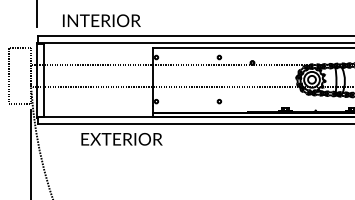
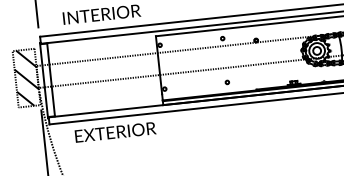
hatch: (20, 75) -> (26, 77), added
text: (121, 139) -> (115, 132), moved

